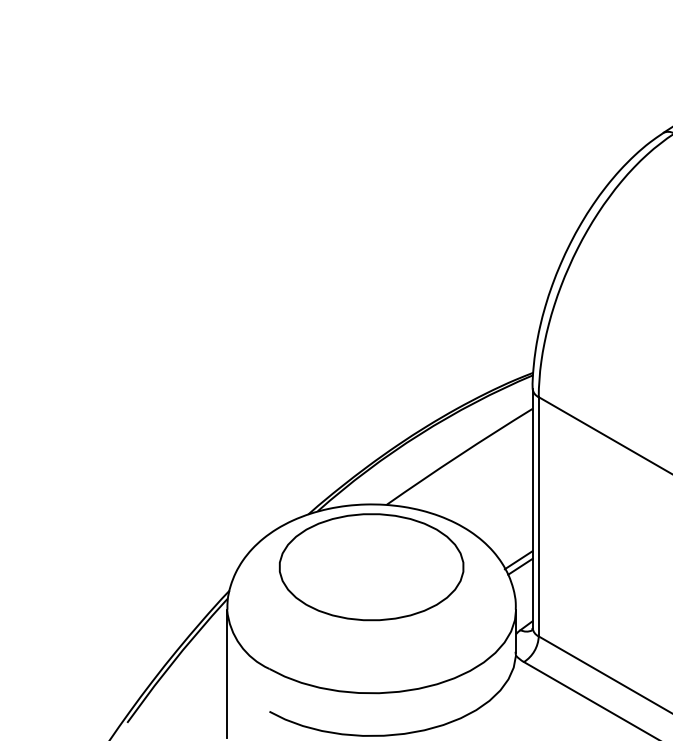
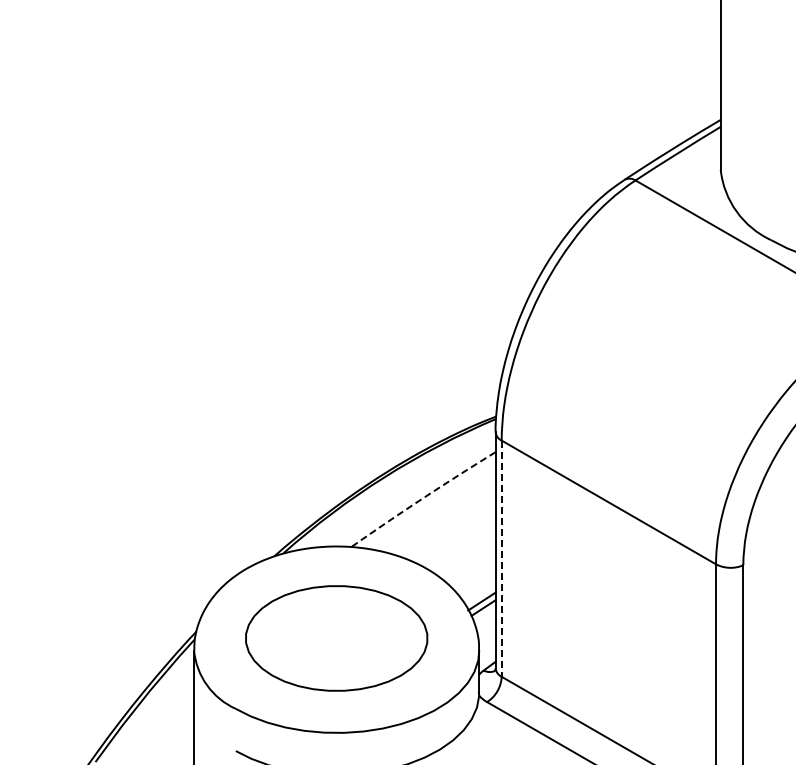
arc: (459, 455) -> (423, 498), solid -> dashed
line: (538, 517) -> (501, 559), solid -> dashed
part: (371, 567) -> (336, 638), moved

